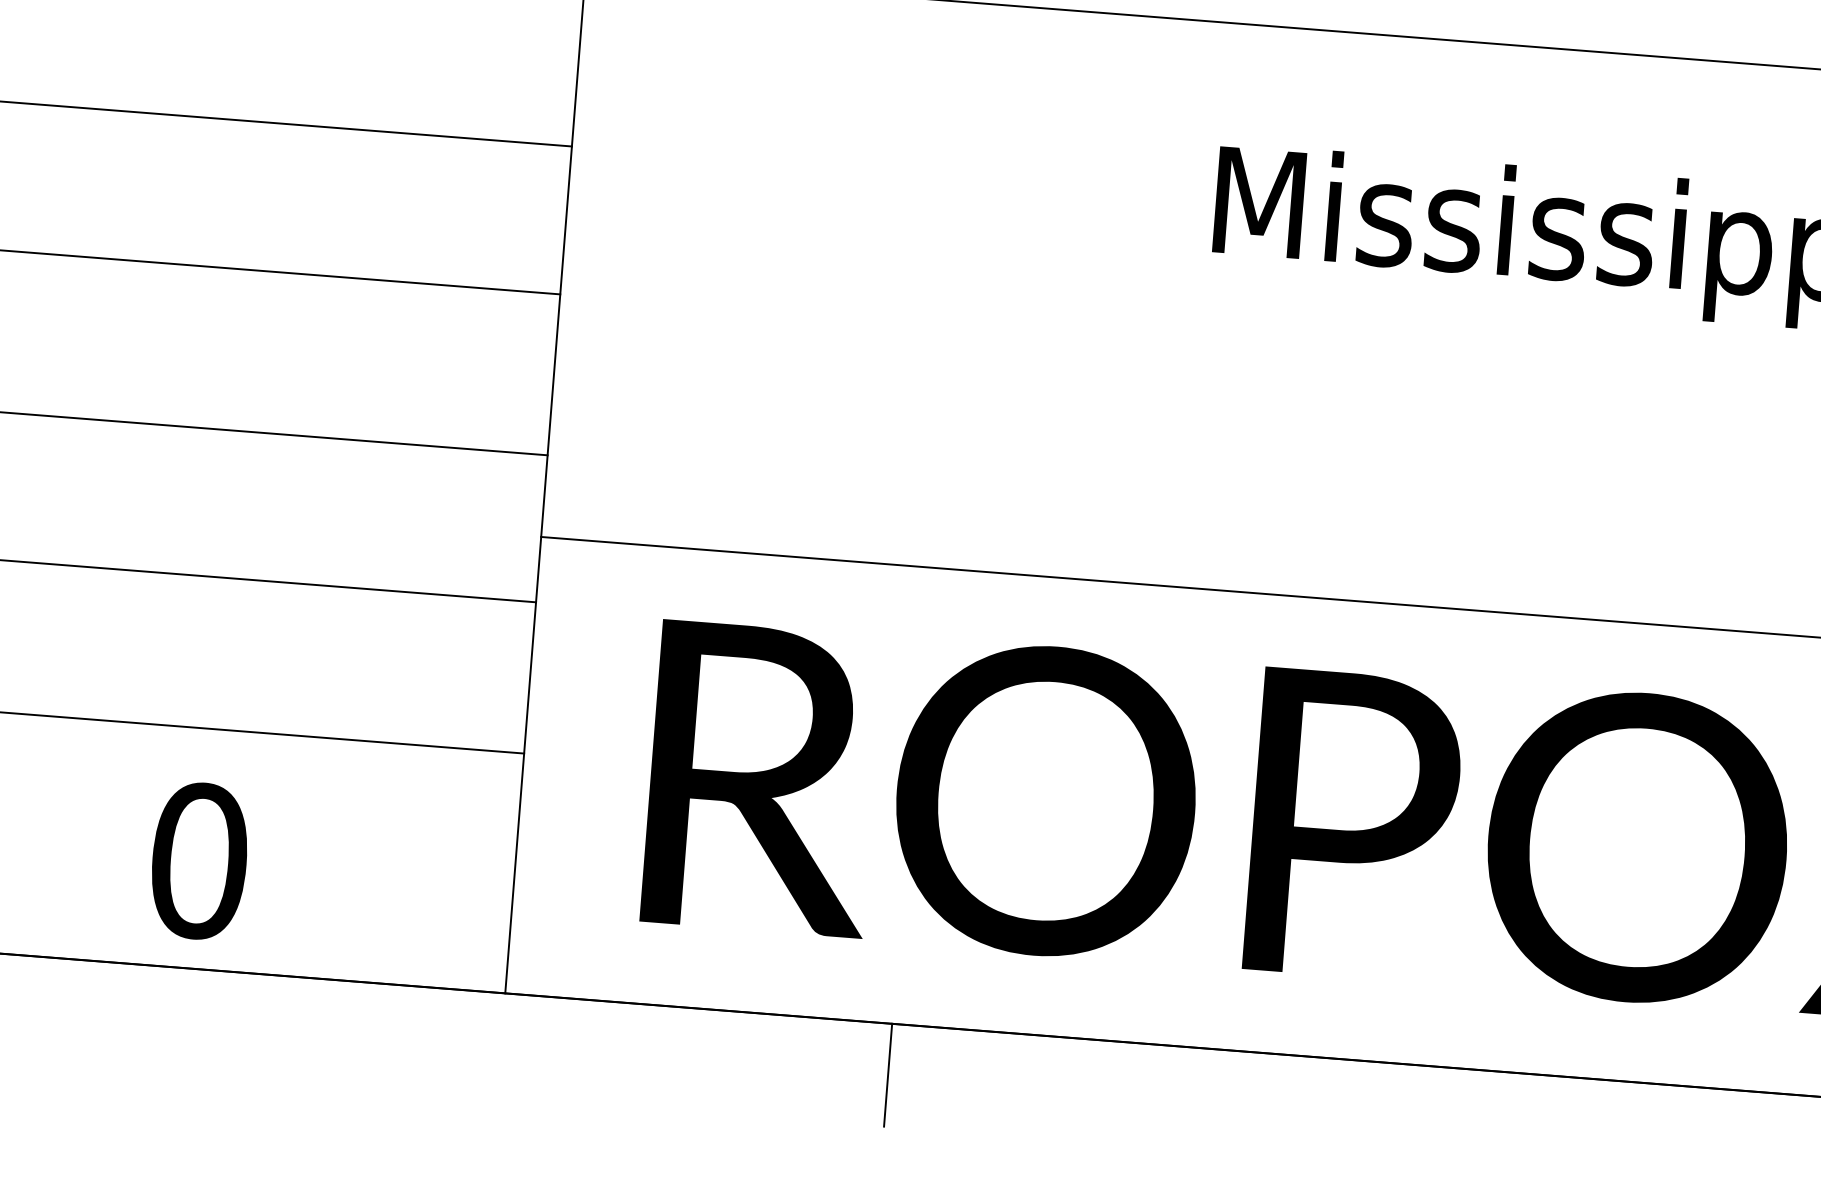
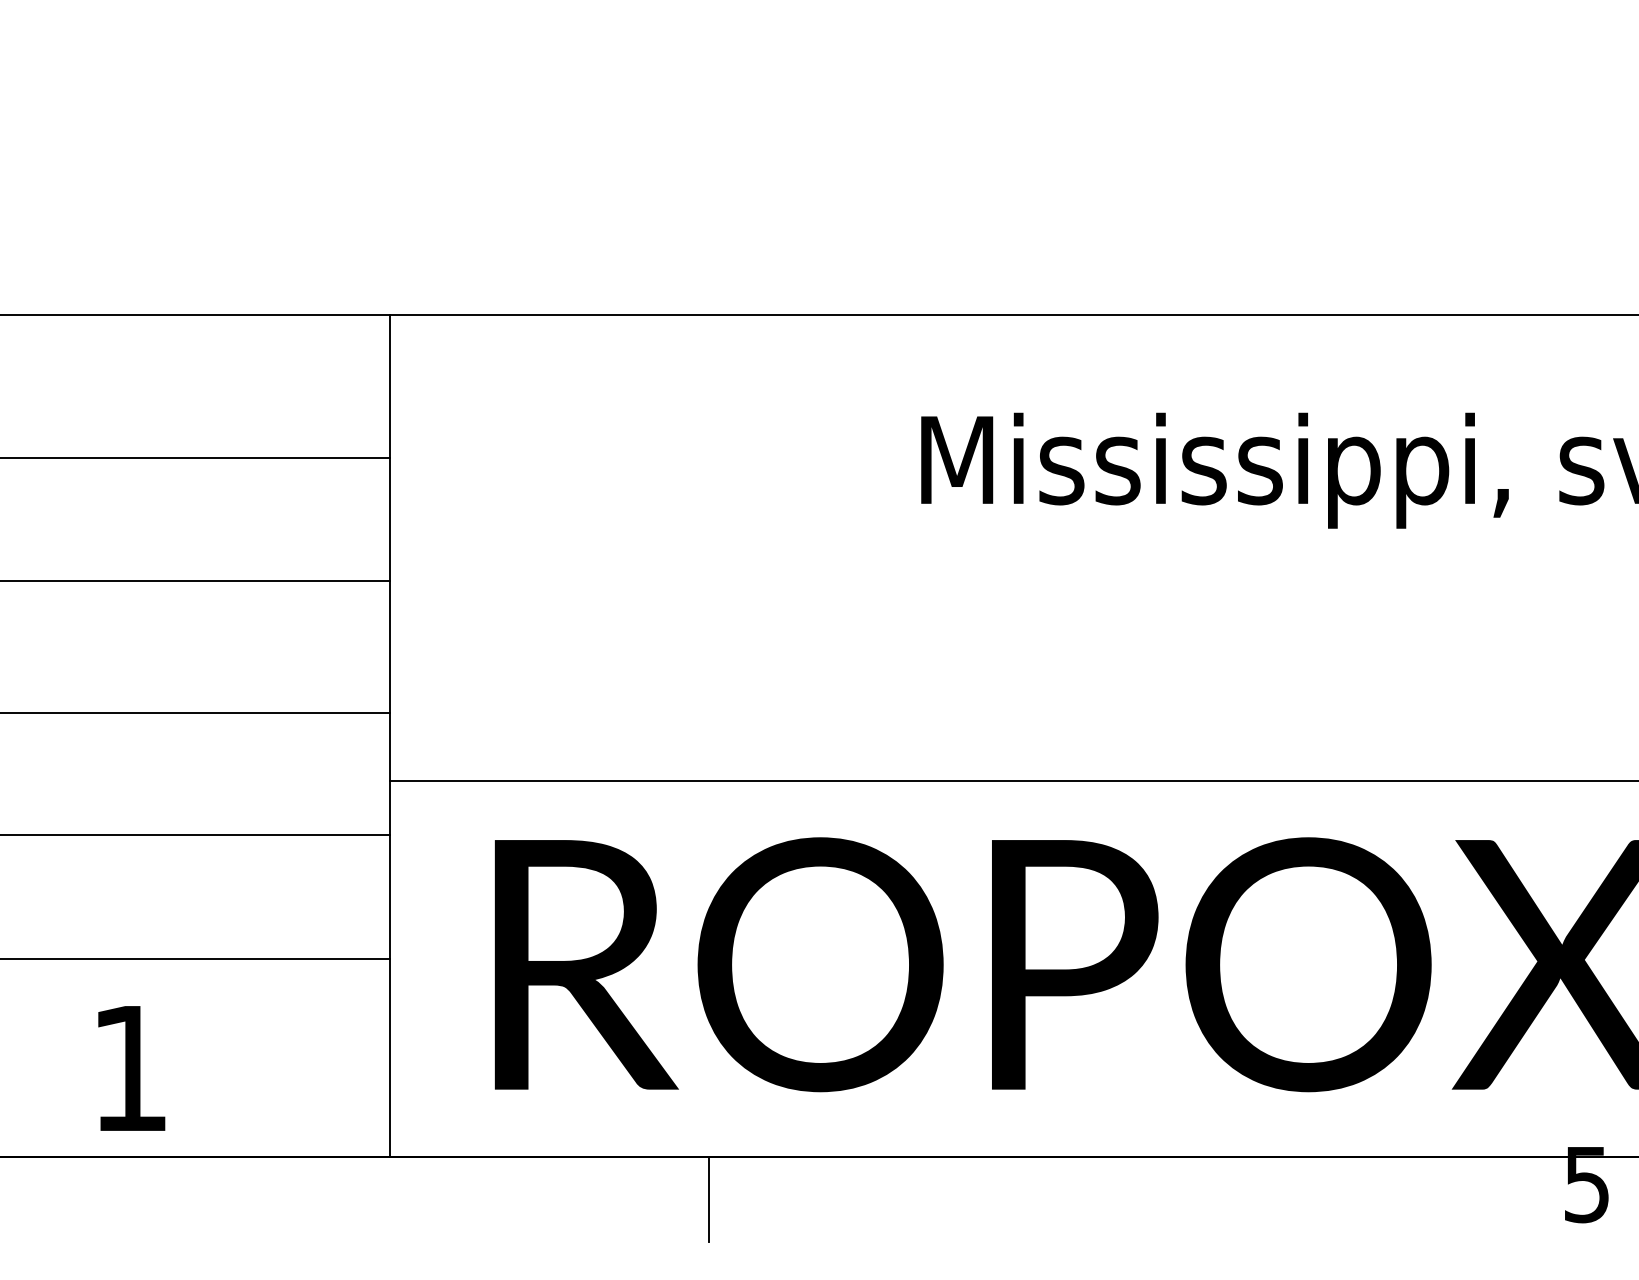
text: (199, 861) -> (130, 1068), 0 -> 1

